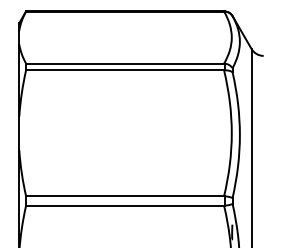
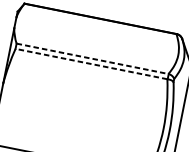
line: (125, 63) -> (92, 58), solid -> dashed
line: (124, 70) -> (91, 64), solid -> dashed

